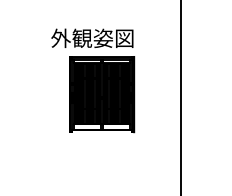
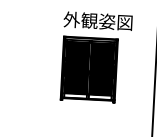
text: (92, 37) -> (98, 20), moved

